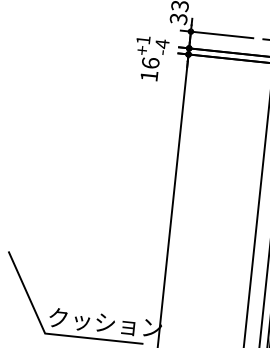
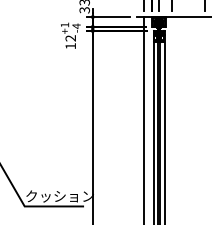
text: (150, 63) -> (70, 38), 16 -> 12

